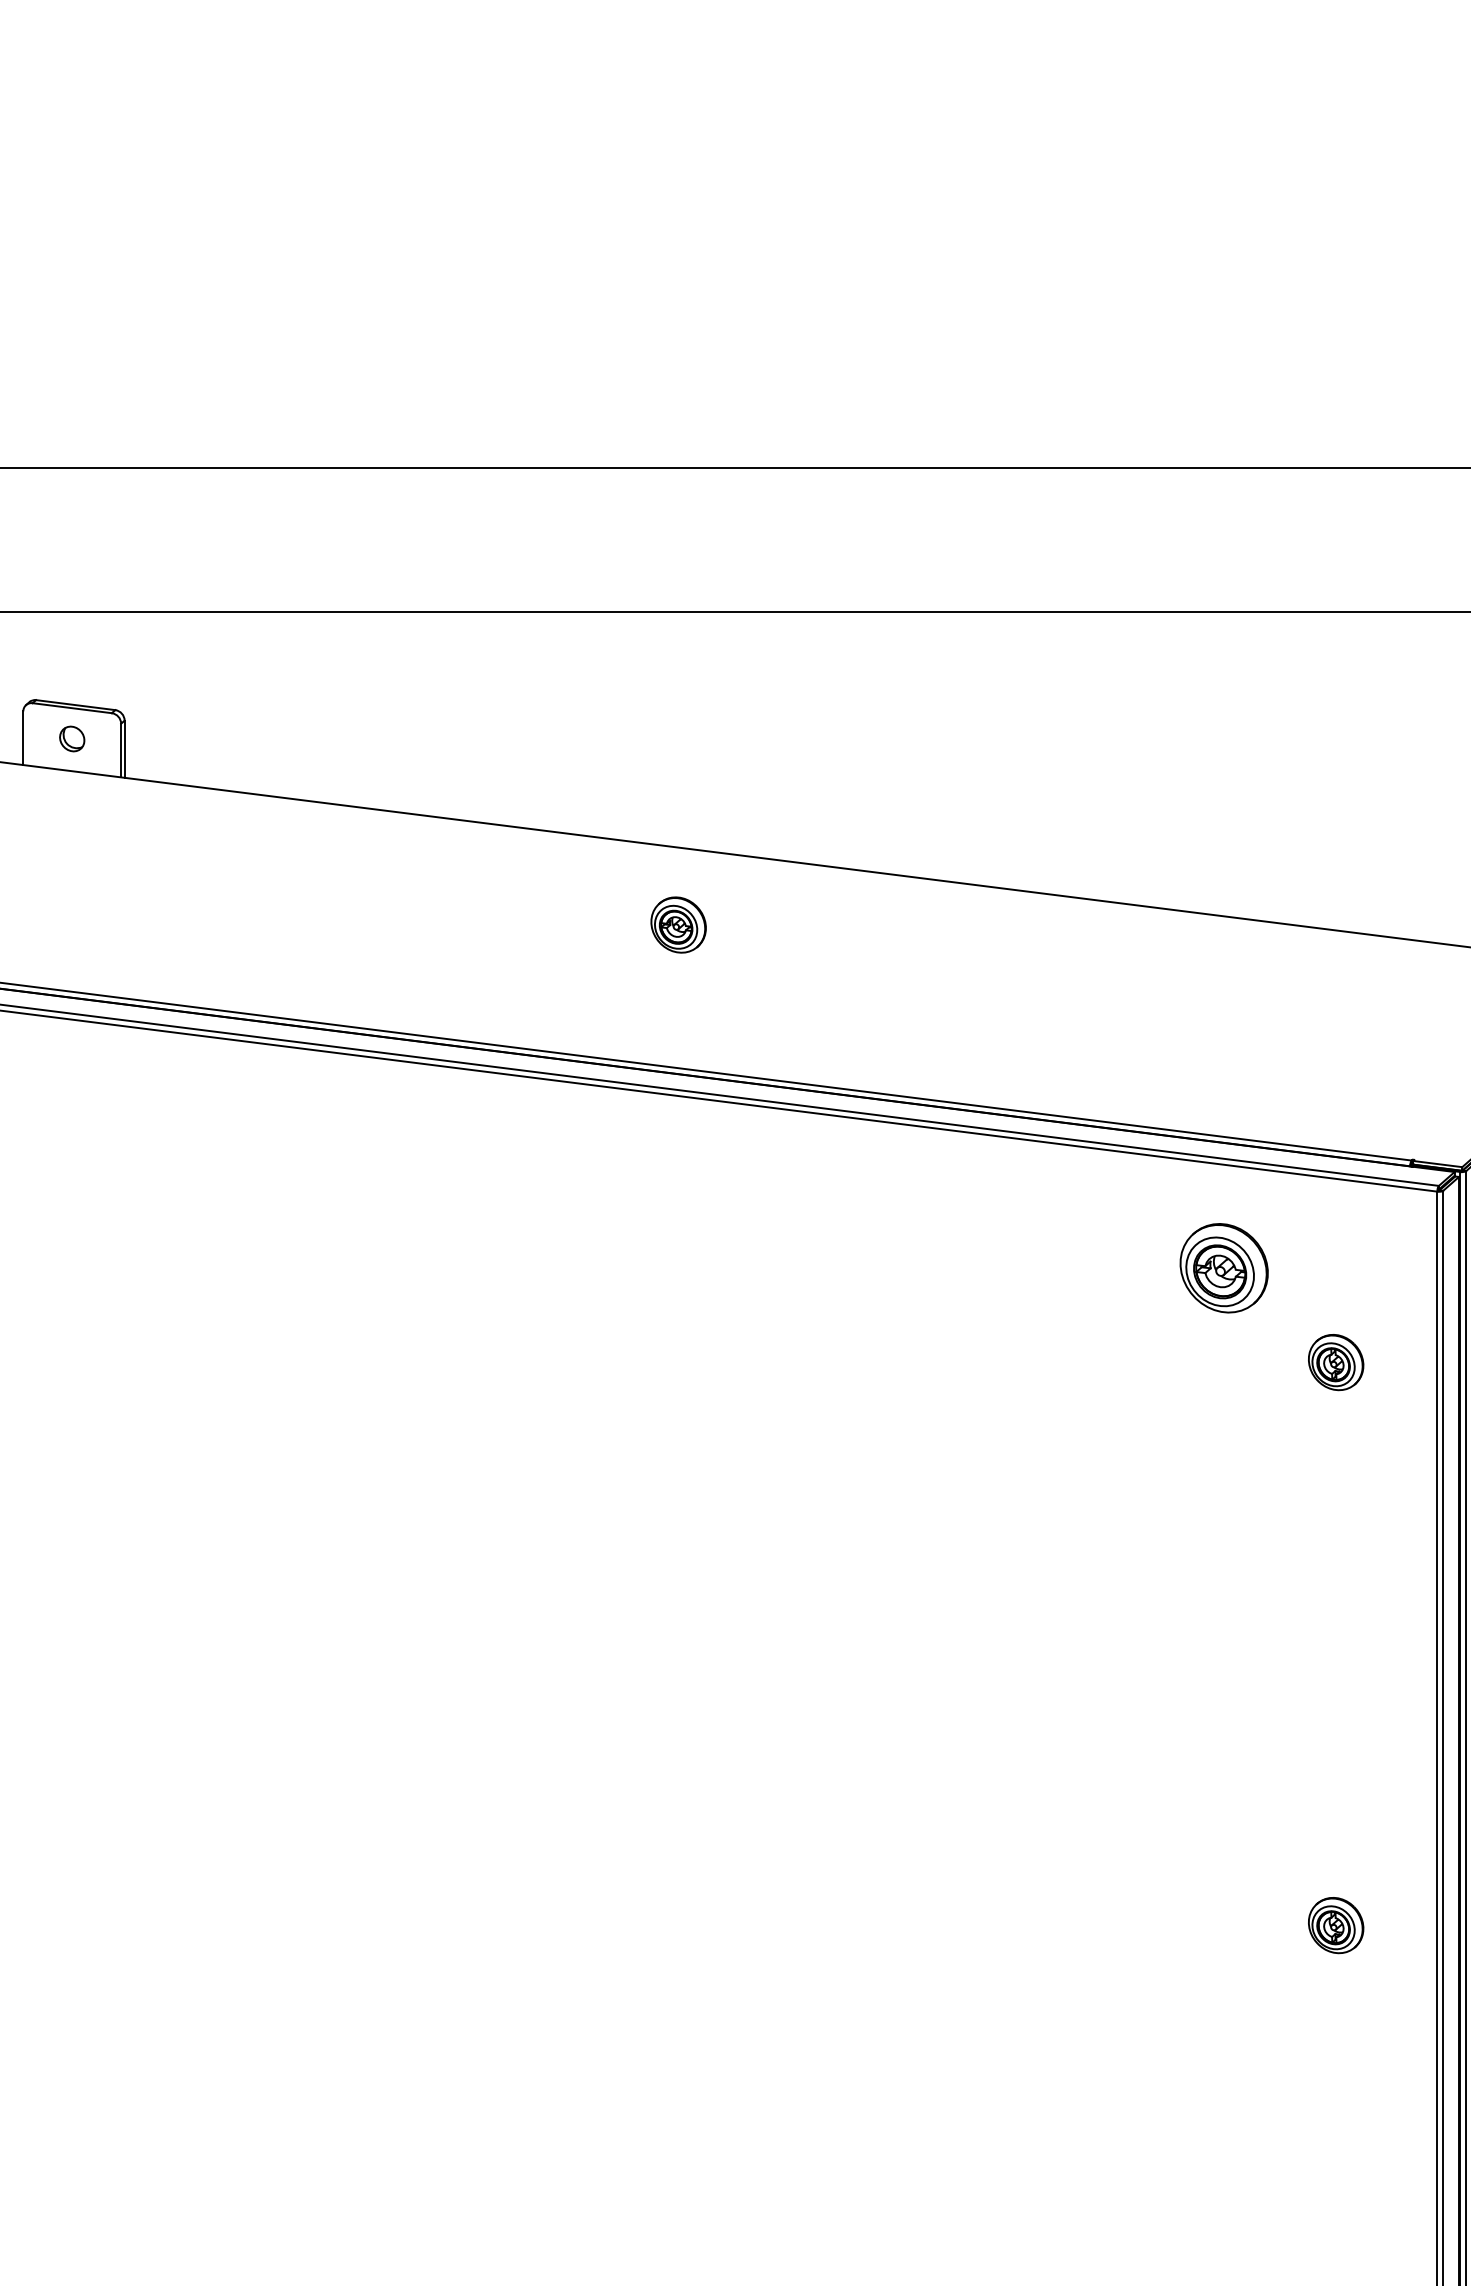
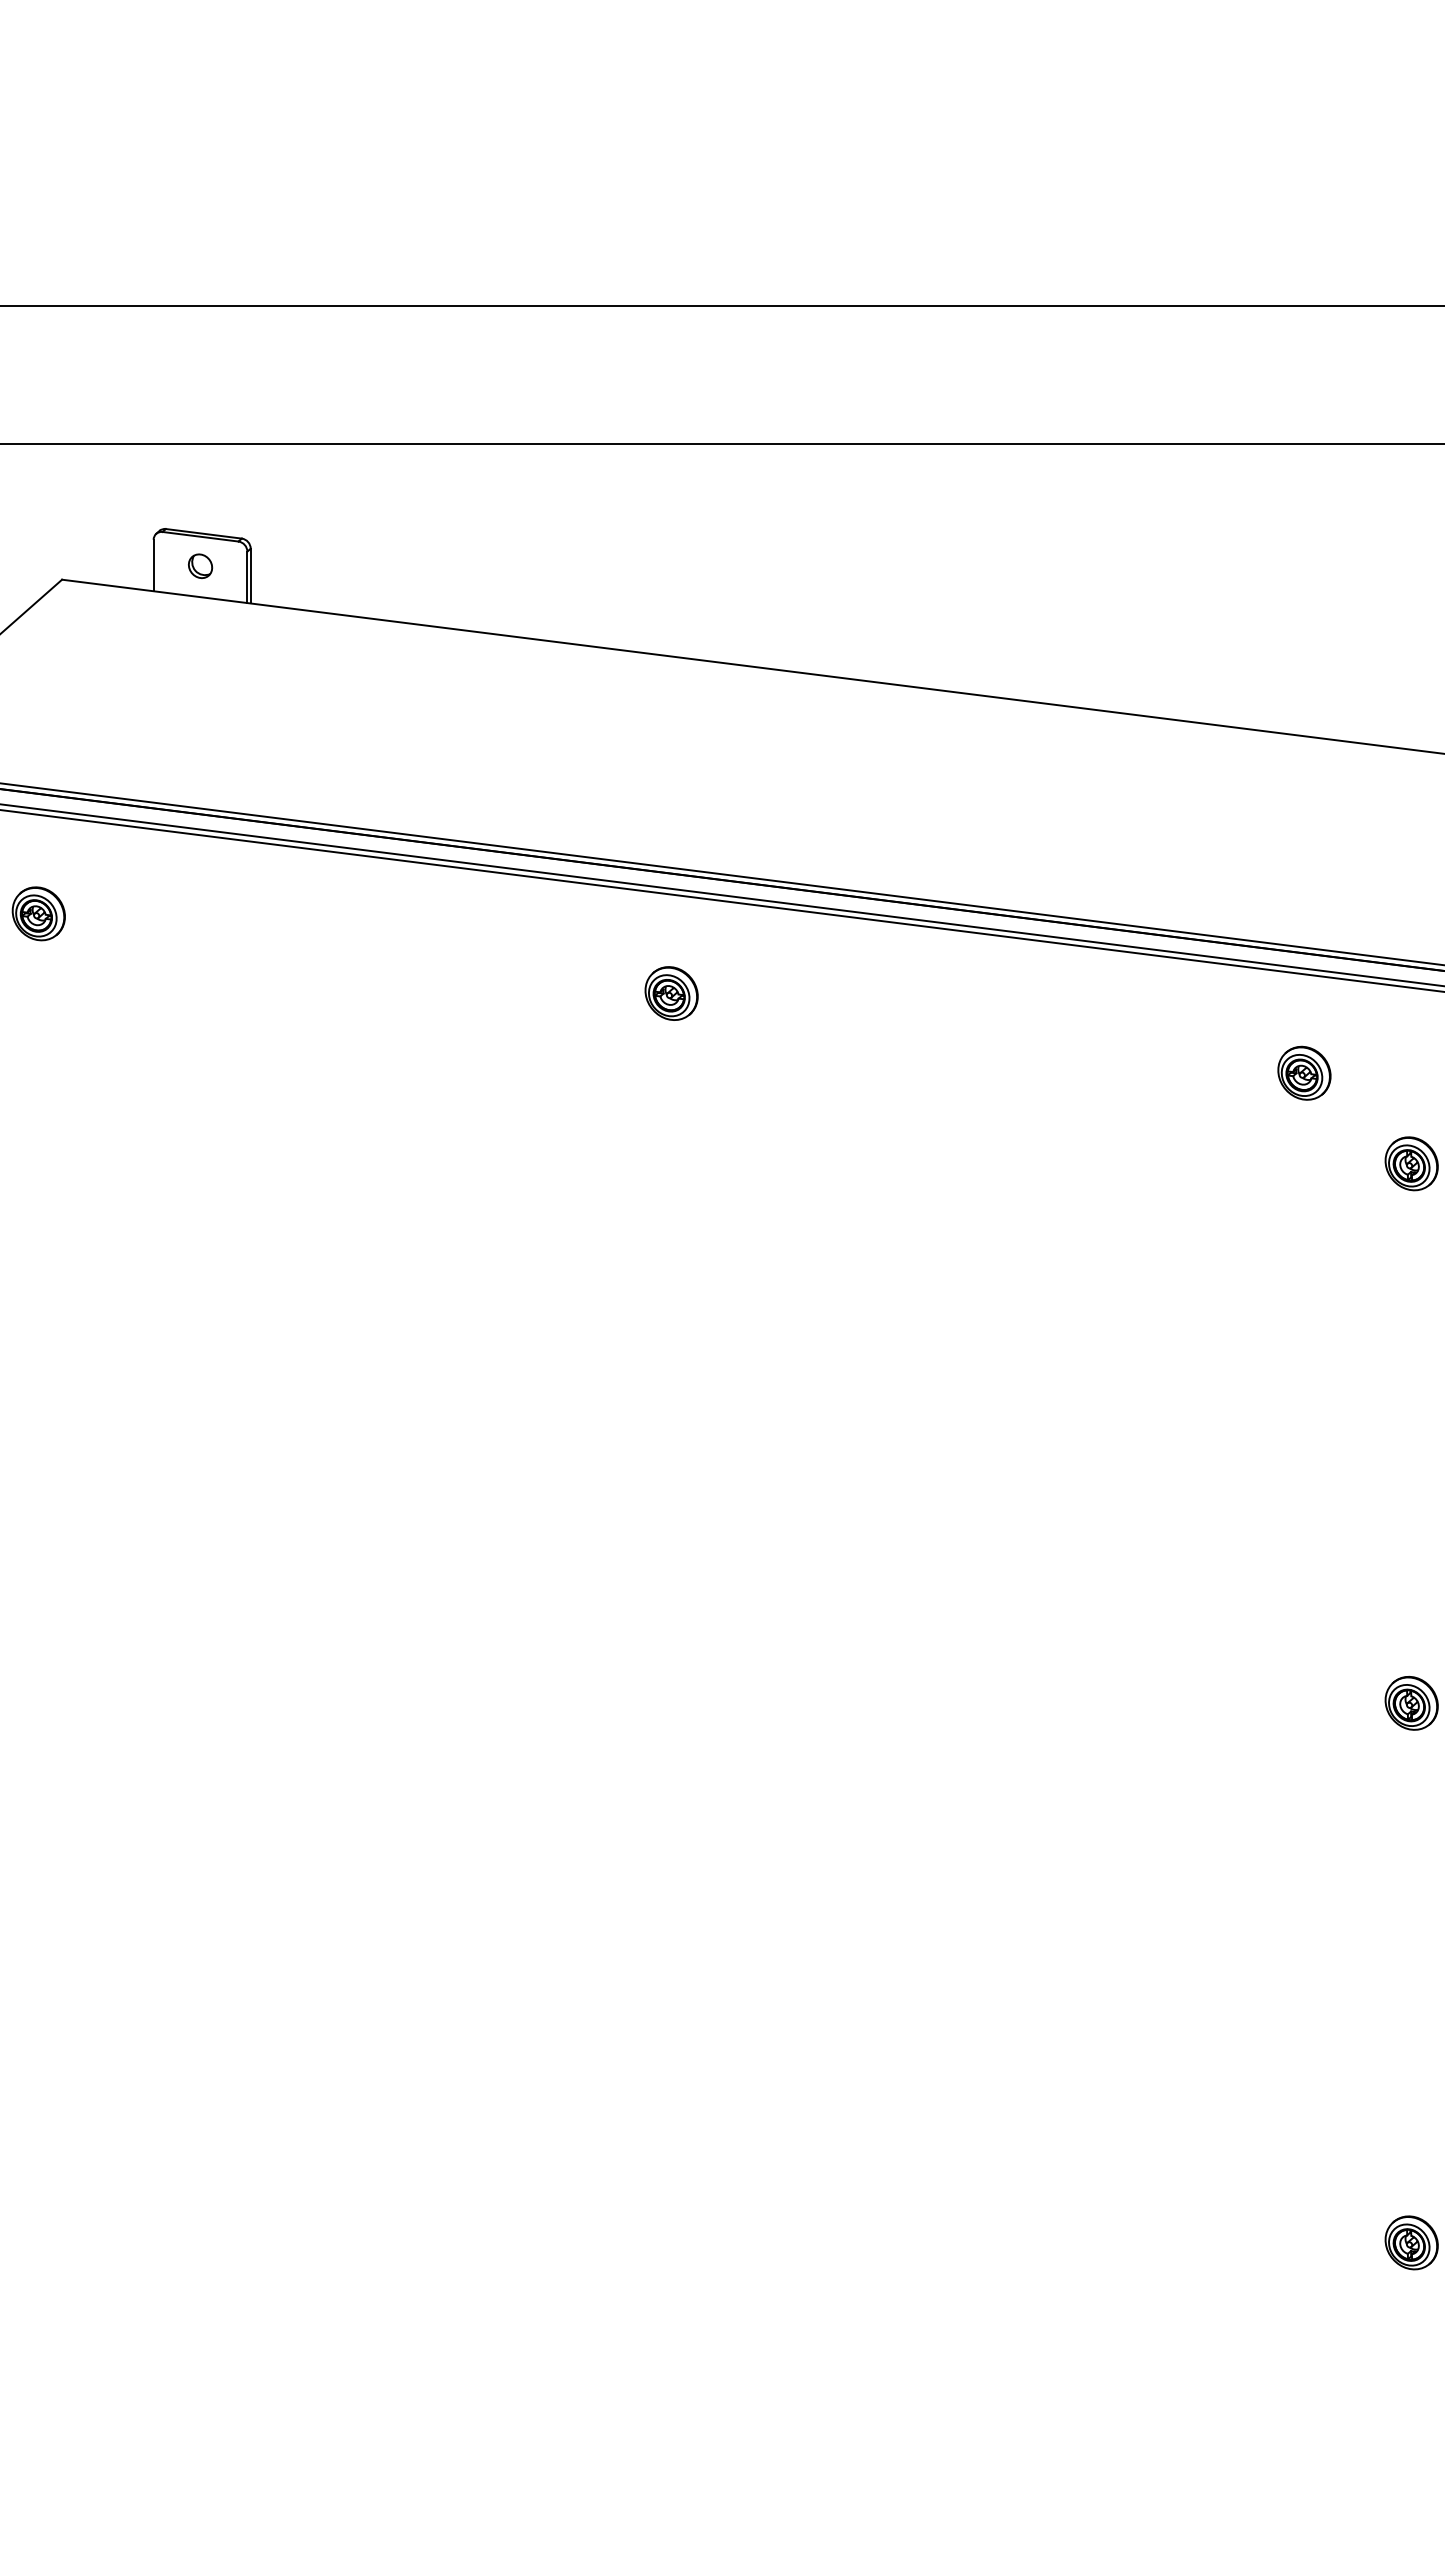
part: (678, 924) -> (671, 993), moved
part: (1224, 1267) -> (1304, 1072), size x0.62

